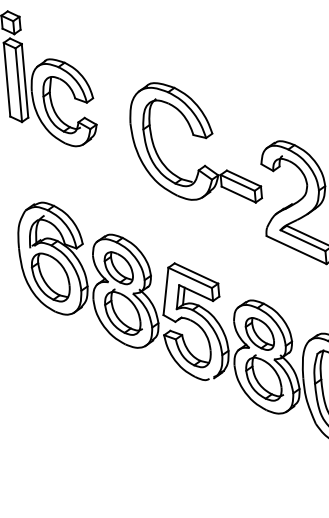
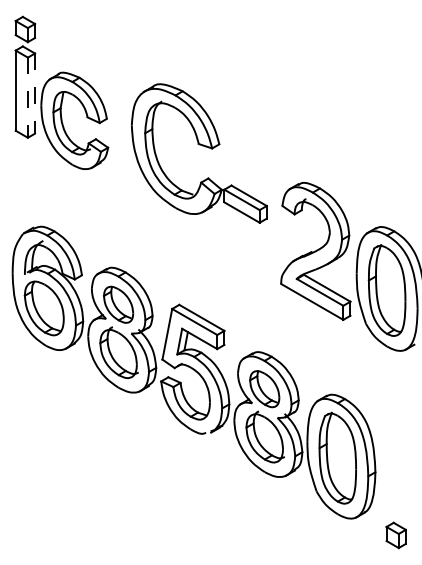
line: (25, 81) -> (35, 94), solid -> dashed
line: (18, 85) -> (27, 98), solid -> dashed
part: (197, 137) -> (202, 146), moved

